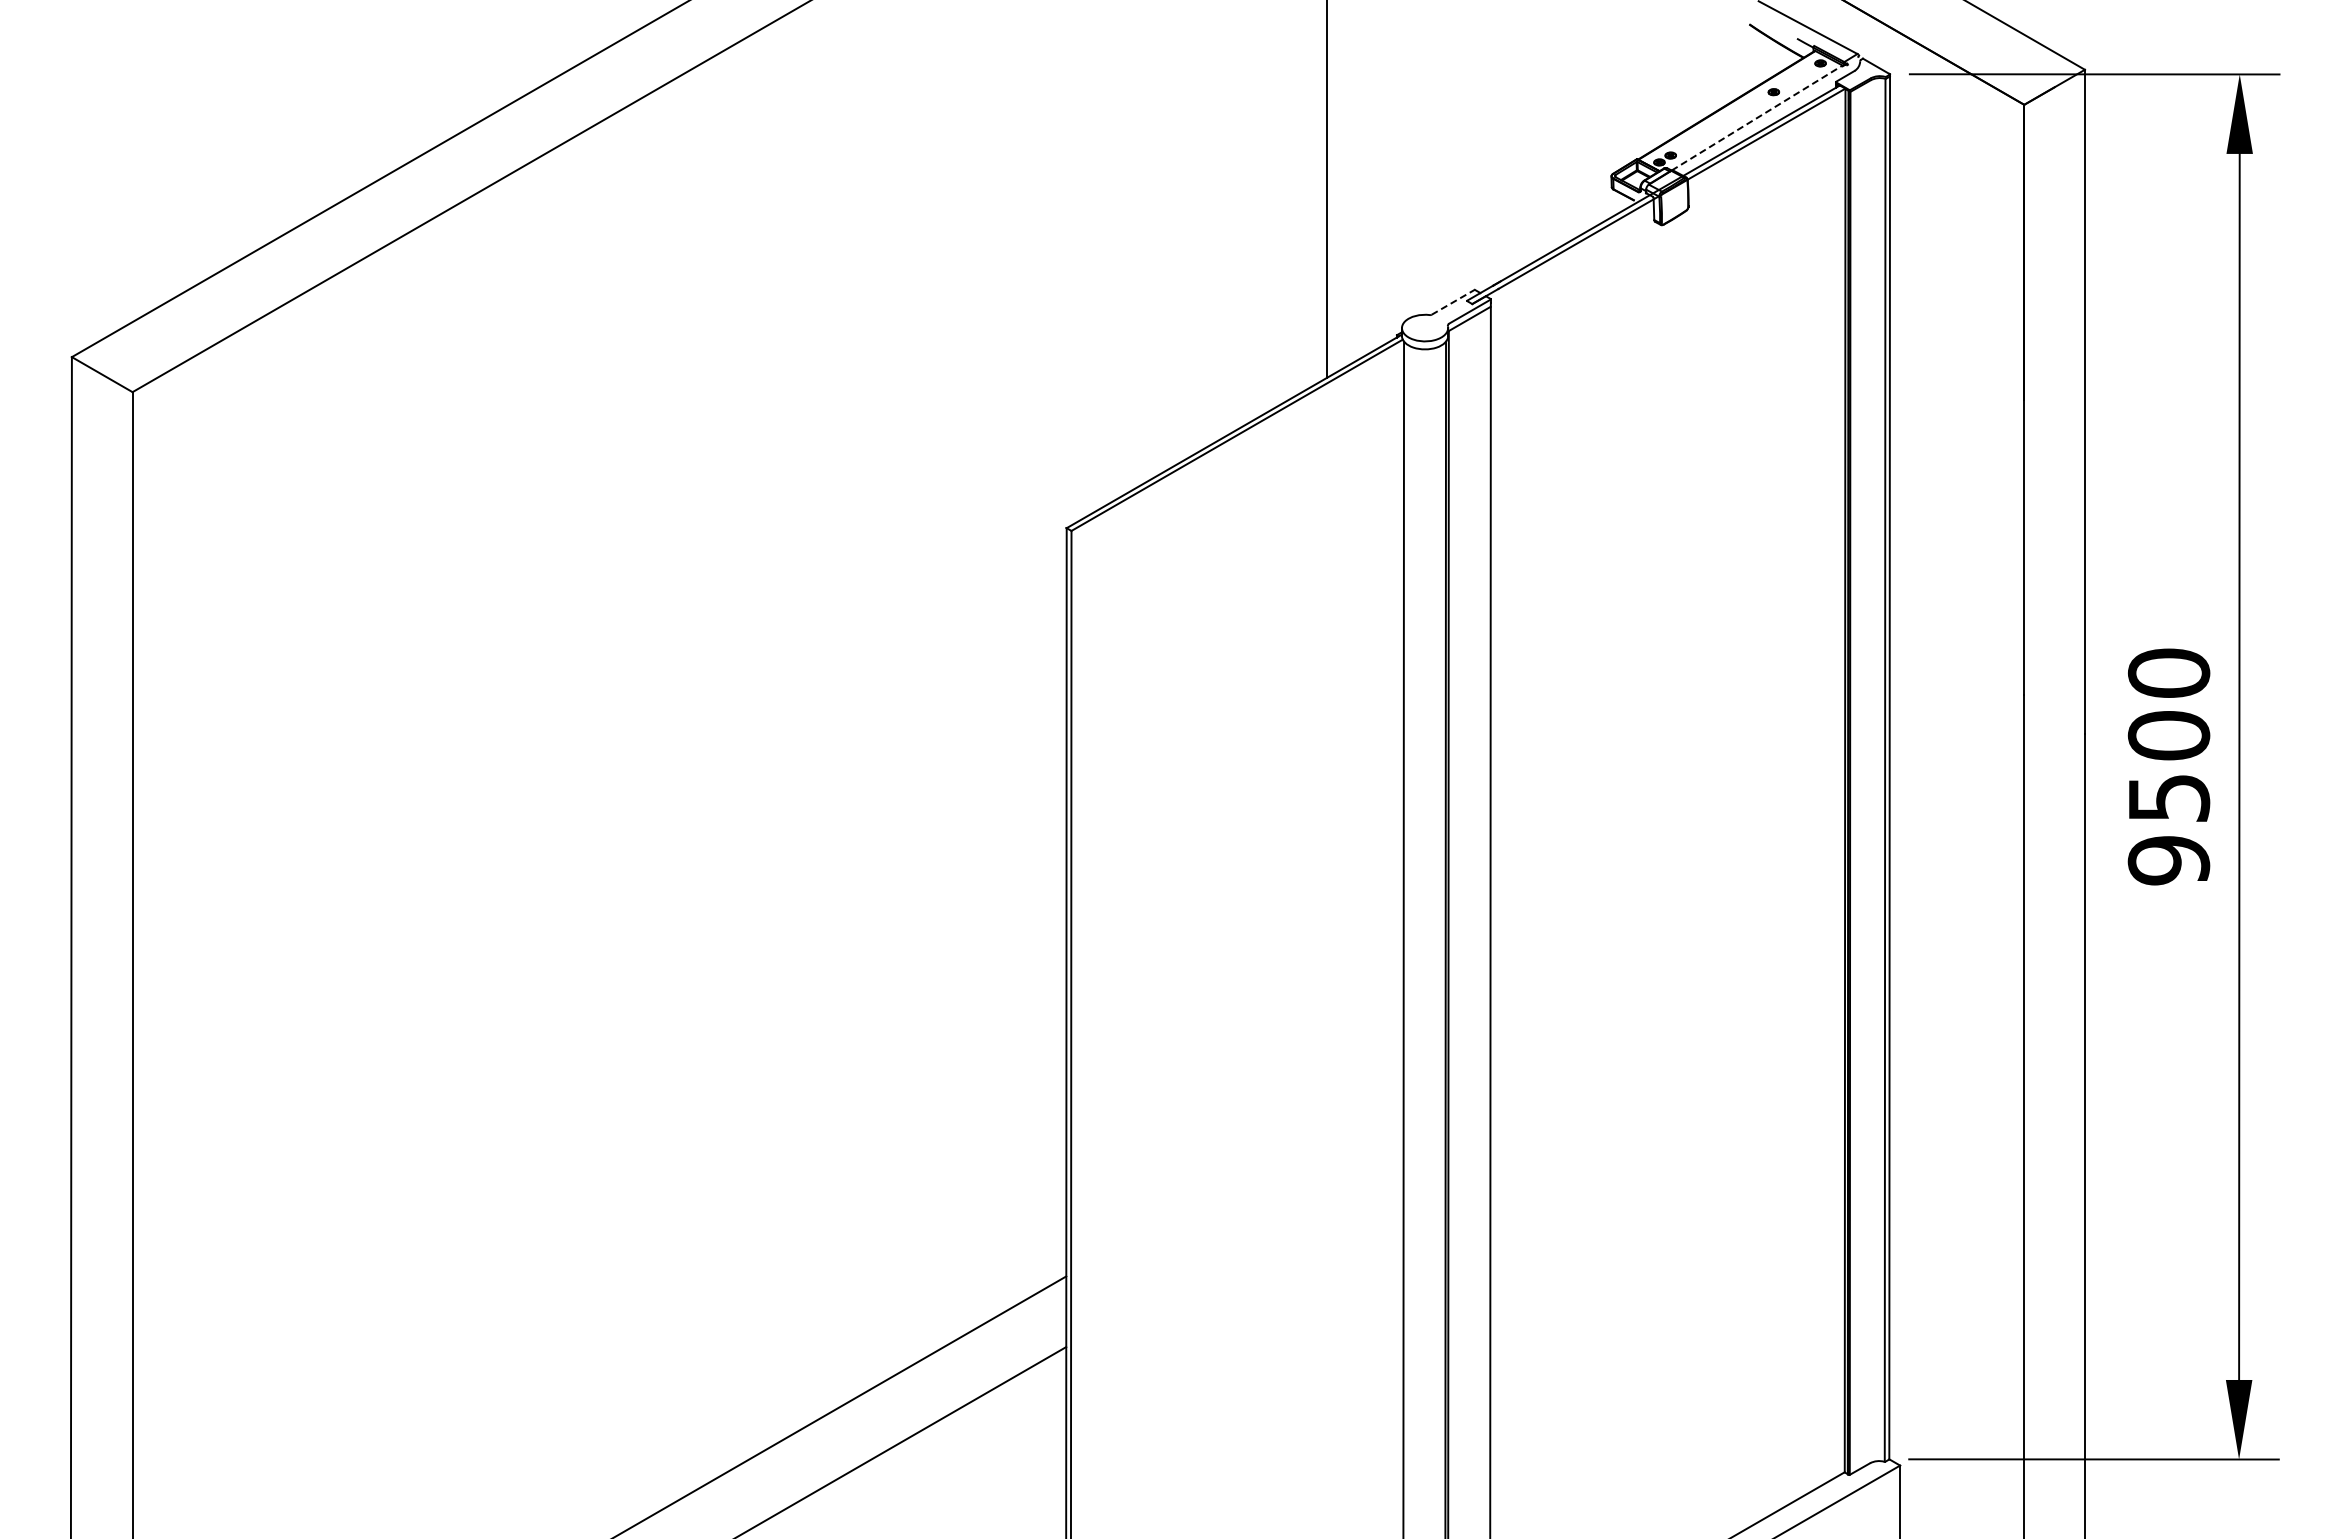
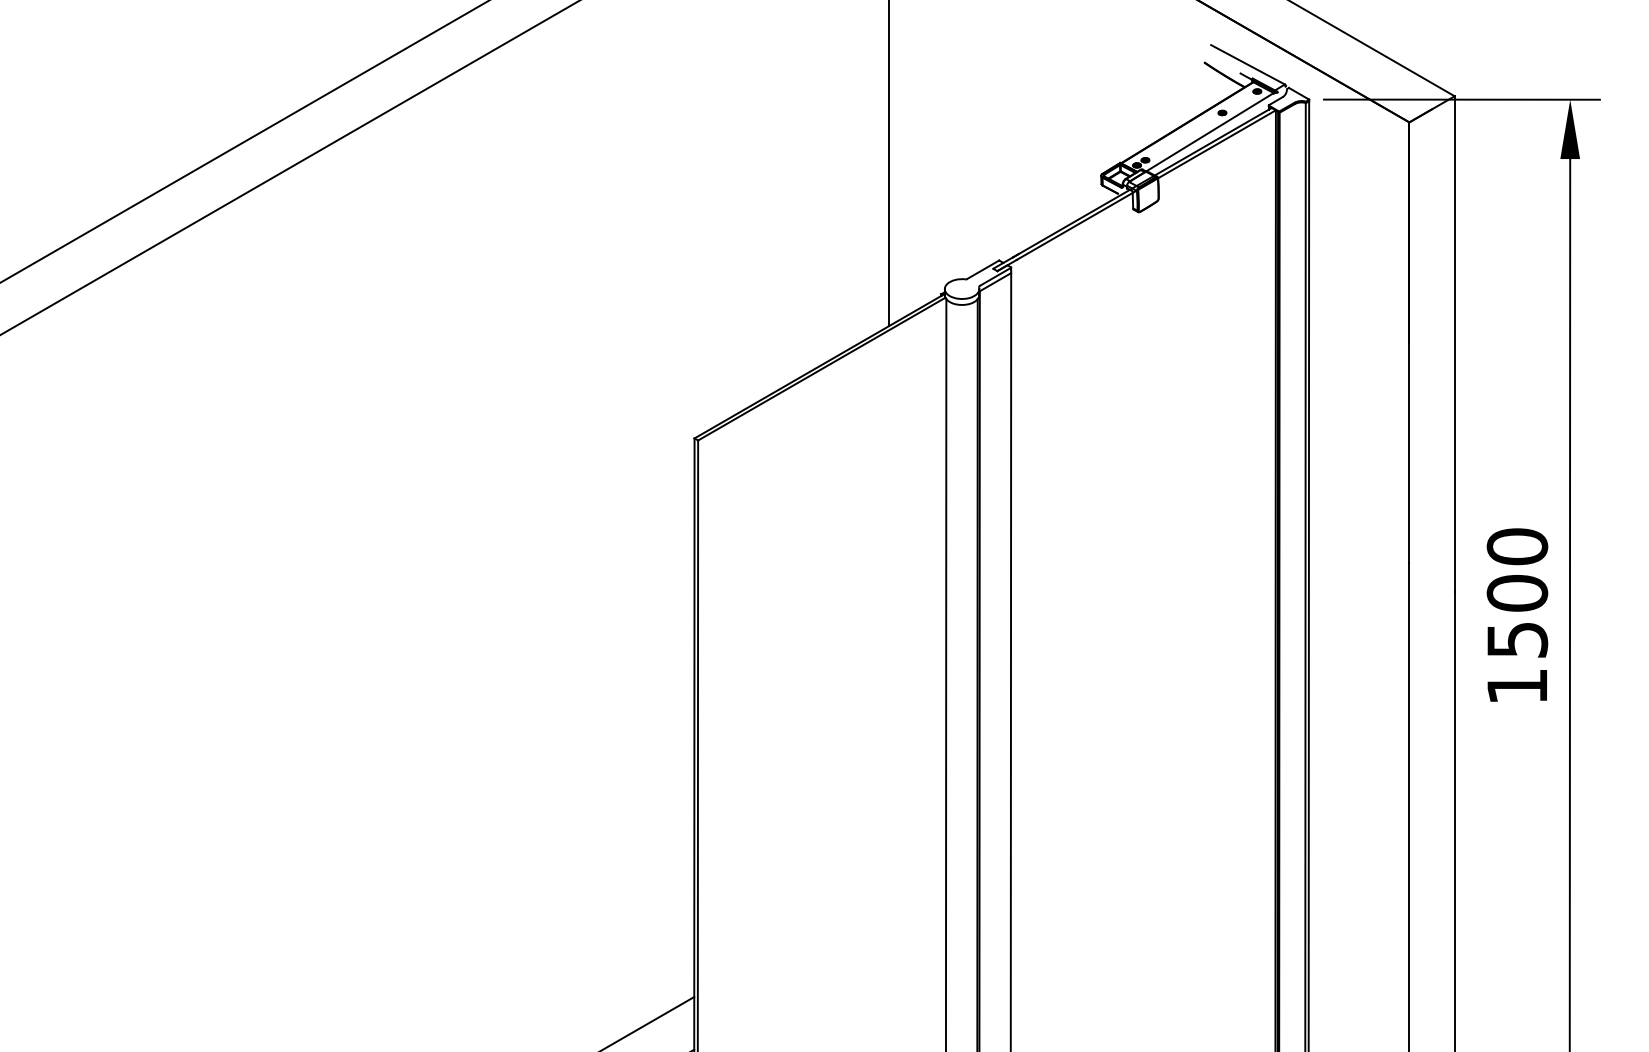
line: (1757, 117) -> (1210, 131), dashed -> solid
line: (1453, 302) -> (983, 269), dashed -> solid
text: (2168, 860) -> (1517, 686), 9500 -> 1500

